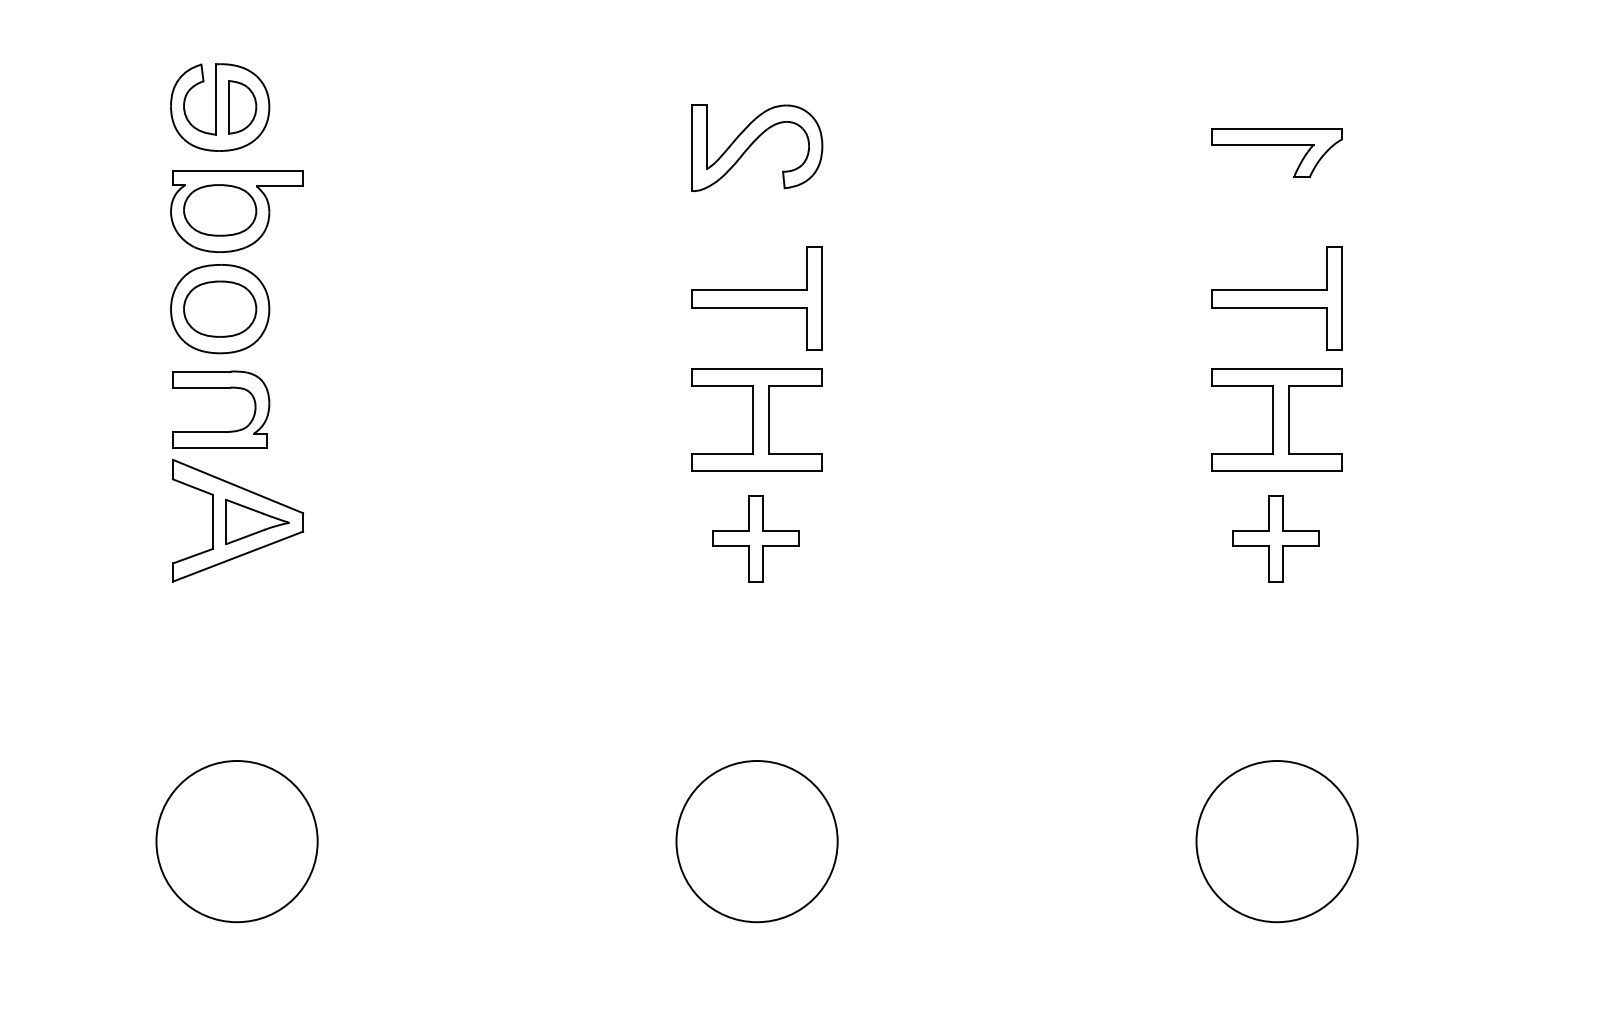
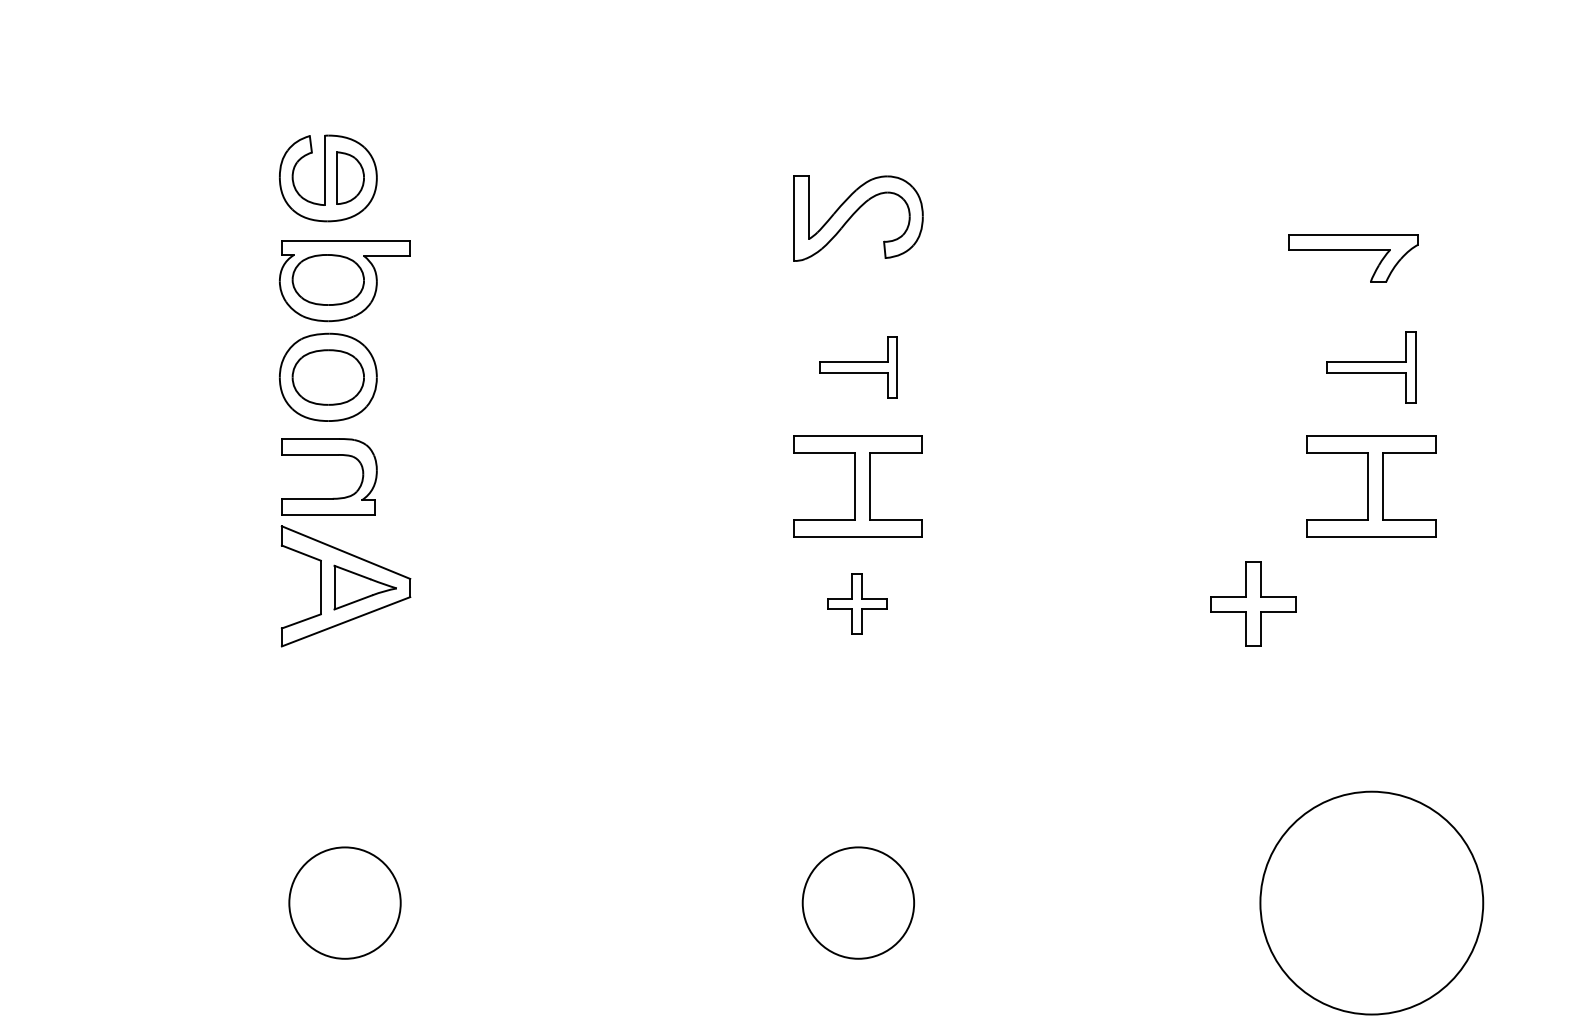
part: (1276, 145) -> (1353, 250), moved
part: (756, 299) -> (857, 367), size x0.6
part: (1276, 299) -> (1371, 367), size x0.7
part: (756, 538) -> (857, 603), size x0.7
part: (1275, 538) -> (1253, 603), moved
circle: (236, 840) -> (344, 902), size x0.7
circle: (757, 840) -> (858, 902), size x0.7
circle: (1276, 840) -> (1371, 902), size x1.4

